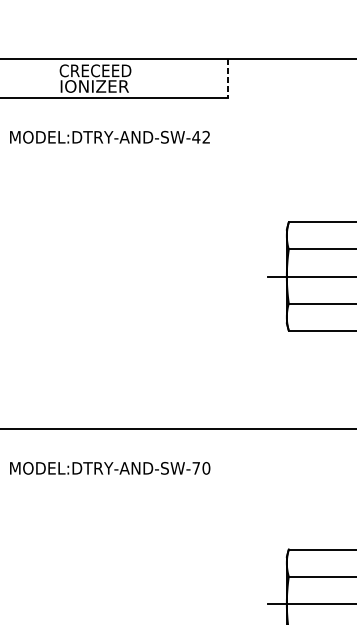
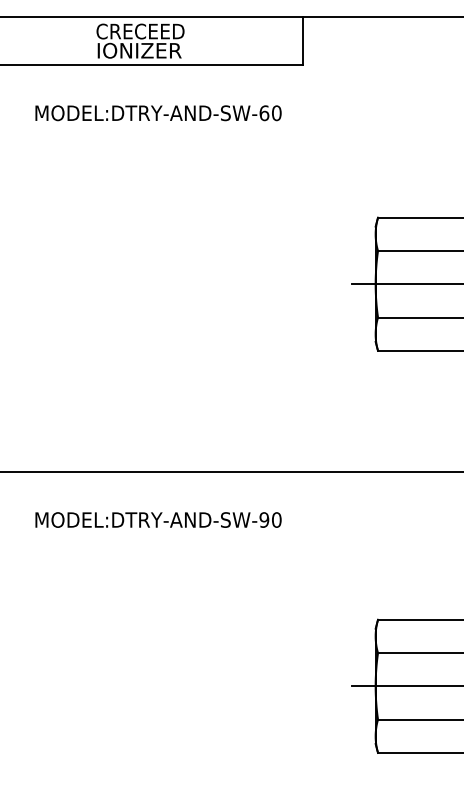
line: (227, 78) -> (302, 41), dashed -> solid
text: (201, 137) -> (270, 113), MODEL:DTRY-AND-SW-42 -> MODEL:DTRY-AND-SW-60
text: (196, 467) -> (264, 519), MODEL:DTRY-AND-SW-70 -> MODEL:DTRY-AND-SW-90

